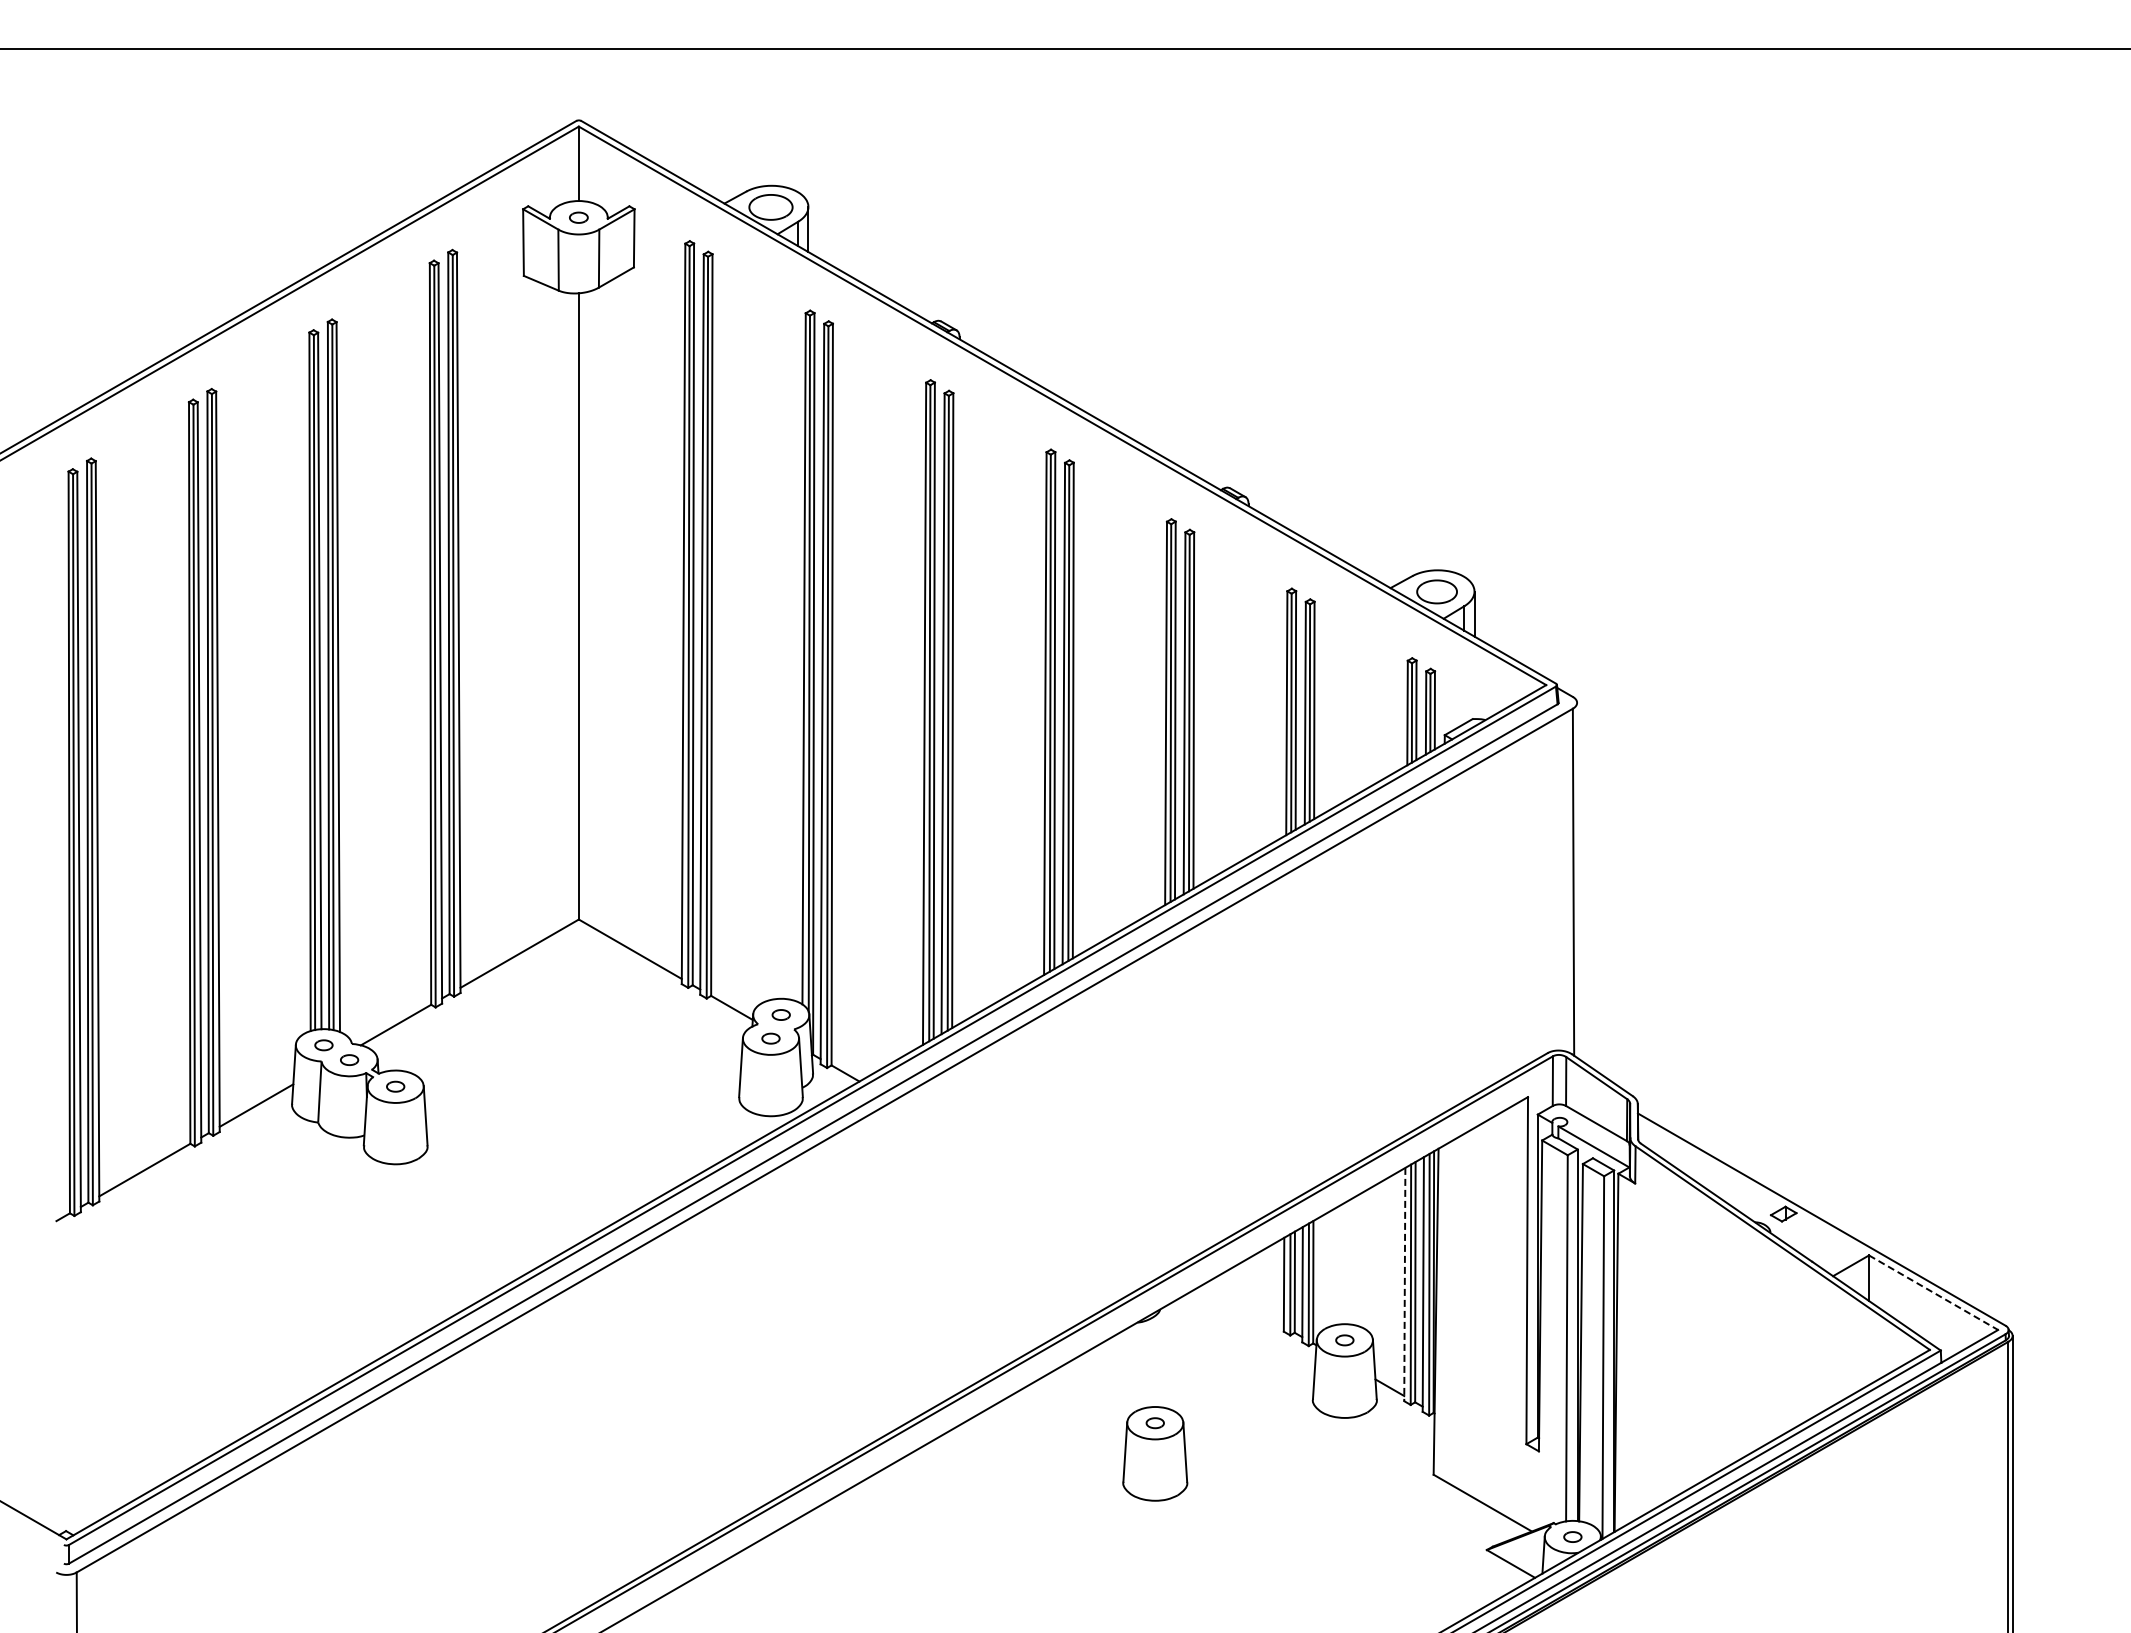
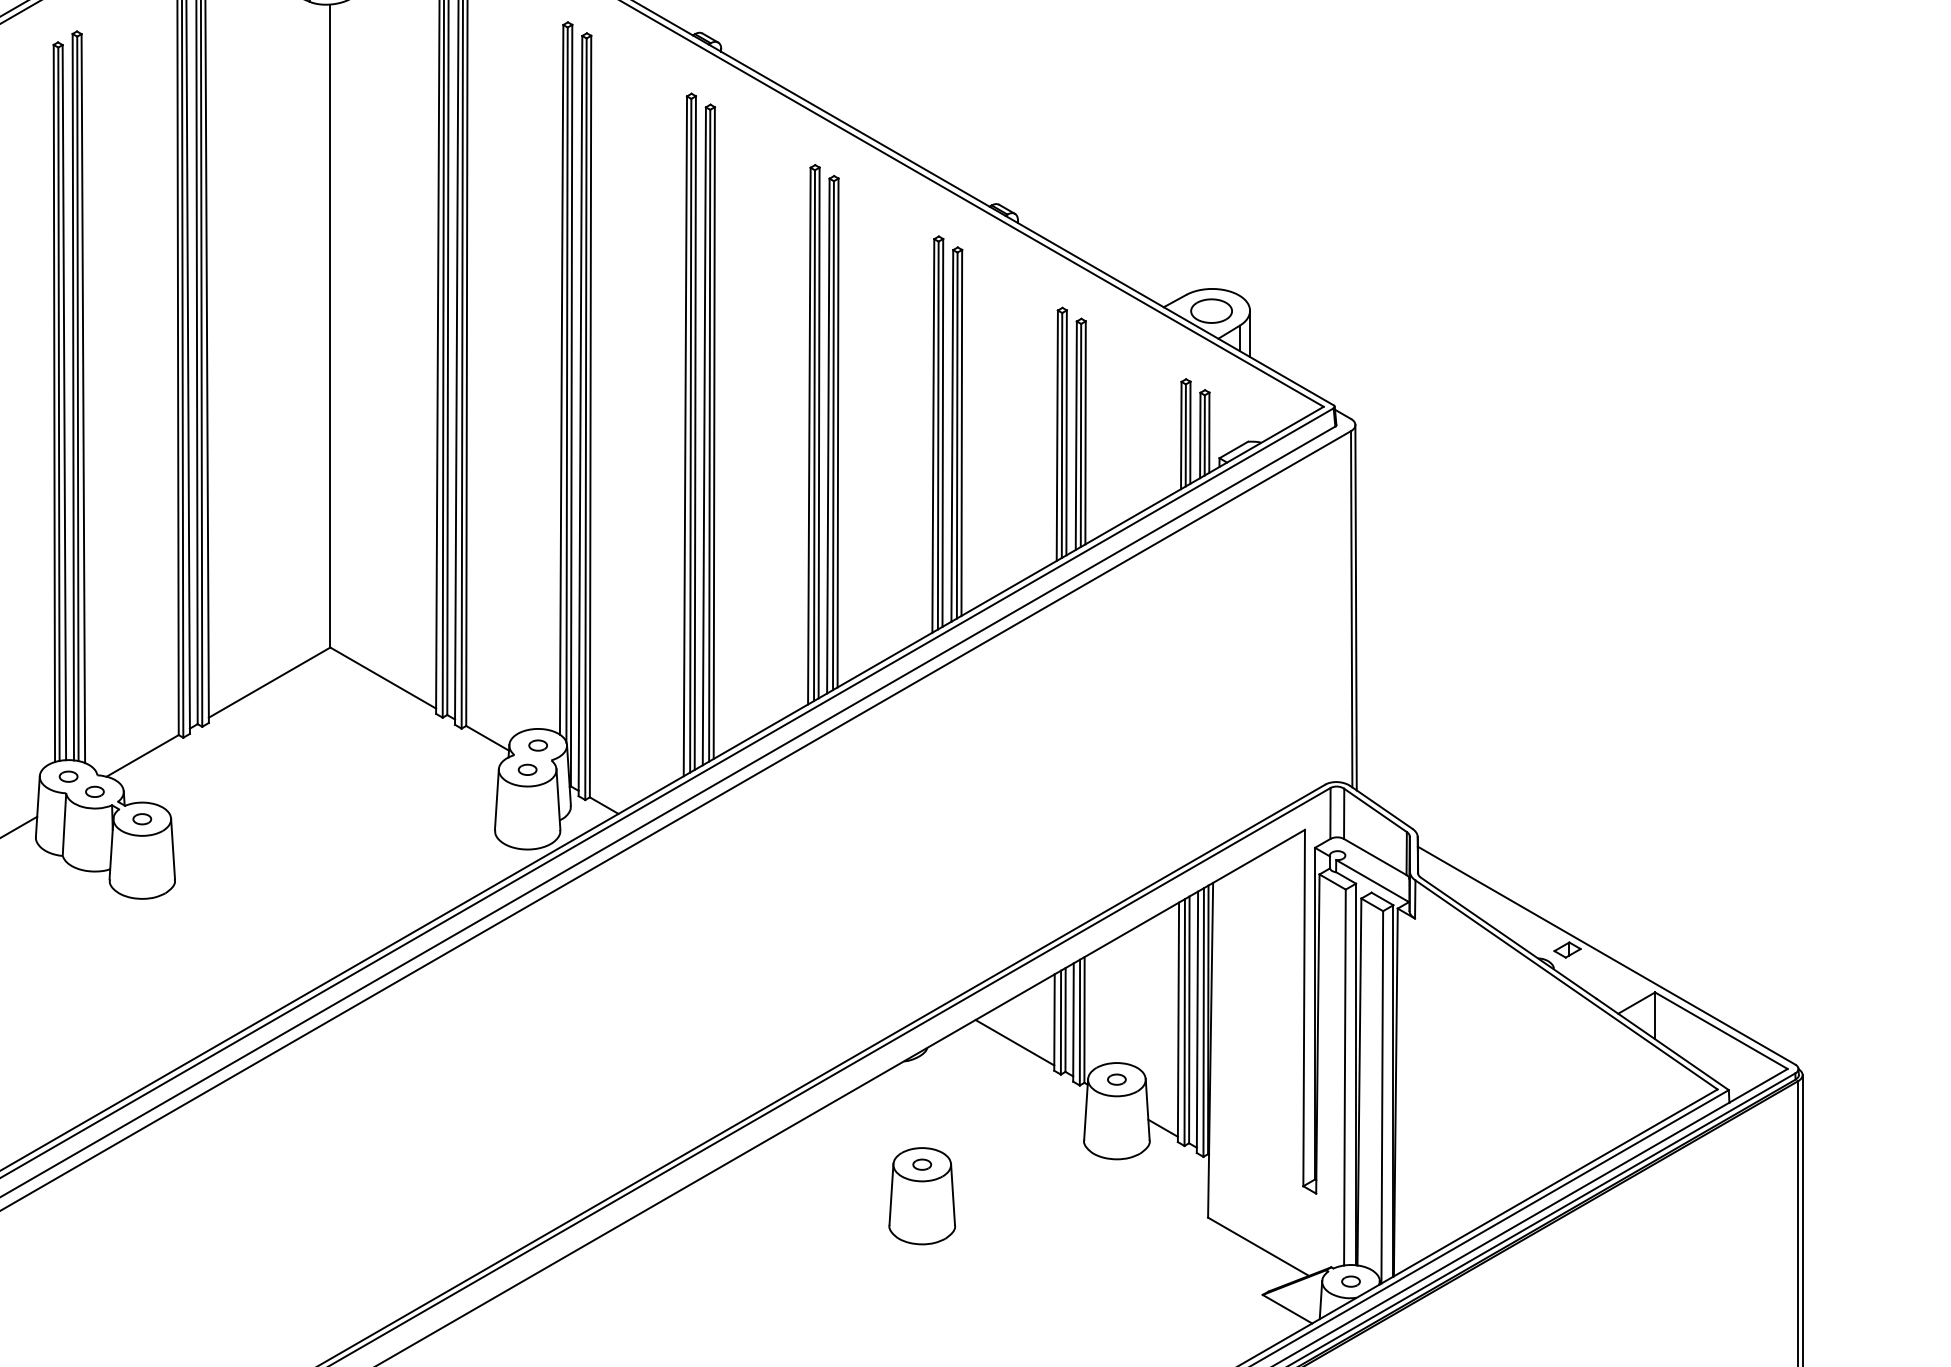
line: (1577, 880) -> (1355, 607), added
line: (1404, 1284) -> (1178, 1022), dashed -> solid
line: (1933, 1292) -> (1721, 1030), dashed -> solid
line: (1245, 1304) -> (1014, 1042), added

